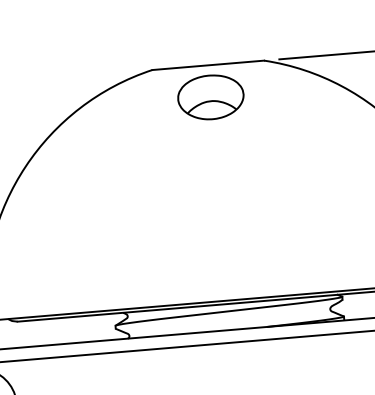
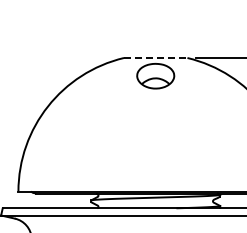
line: (207, 66) -> (155, 58), solid -> dashed

